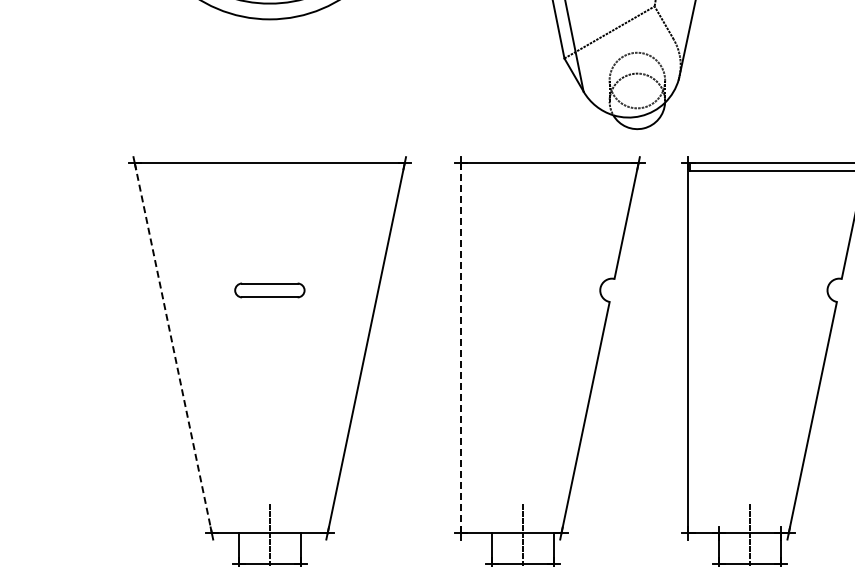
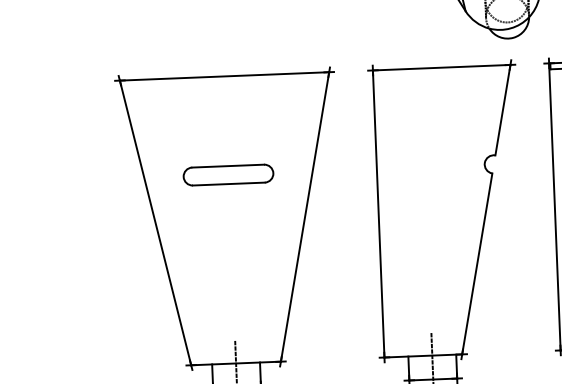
part: (269, 290) -> (228, 175), size x1.67
line: (173, 348) -> (155, 223), dashed -> solid
line: (461, 348) -> (378, 214), dashed -> solid

